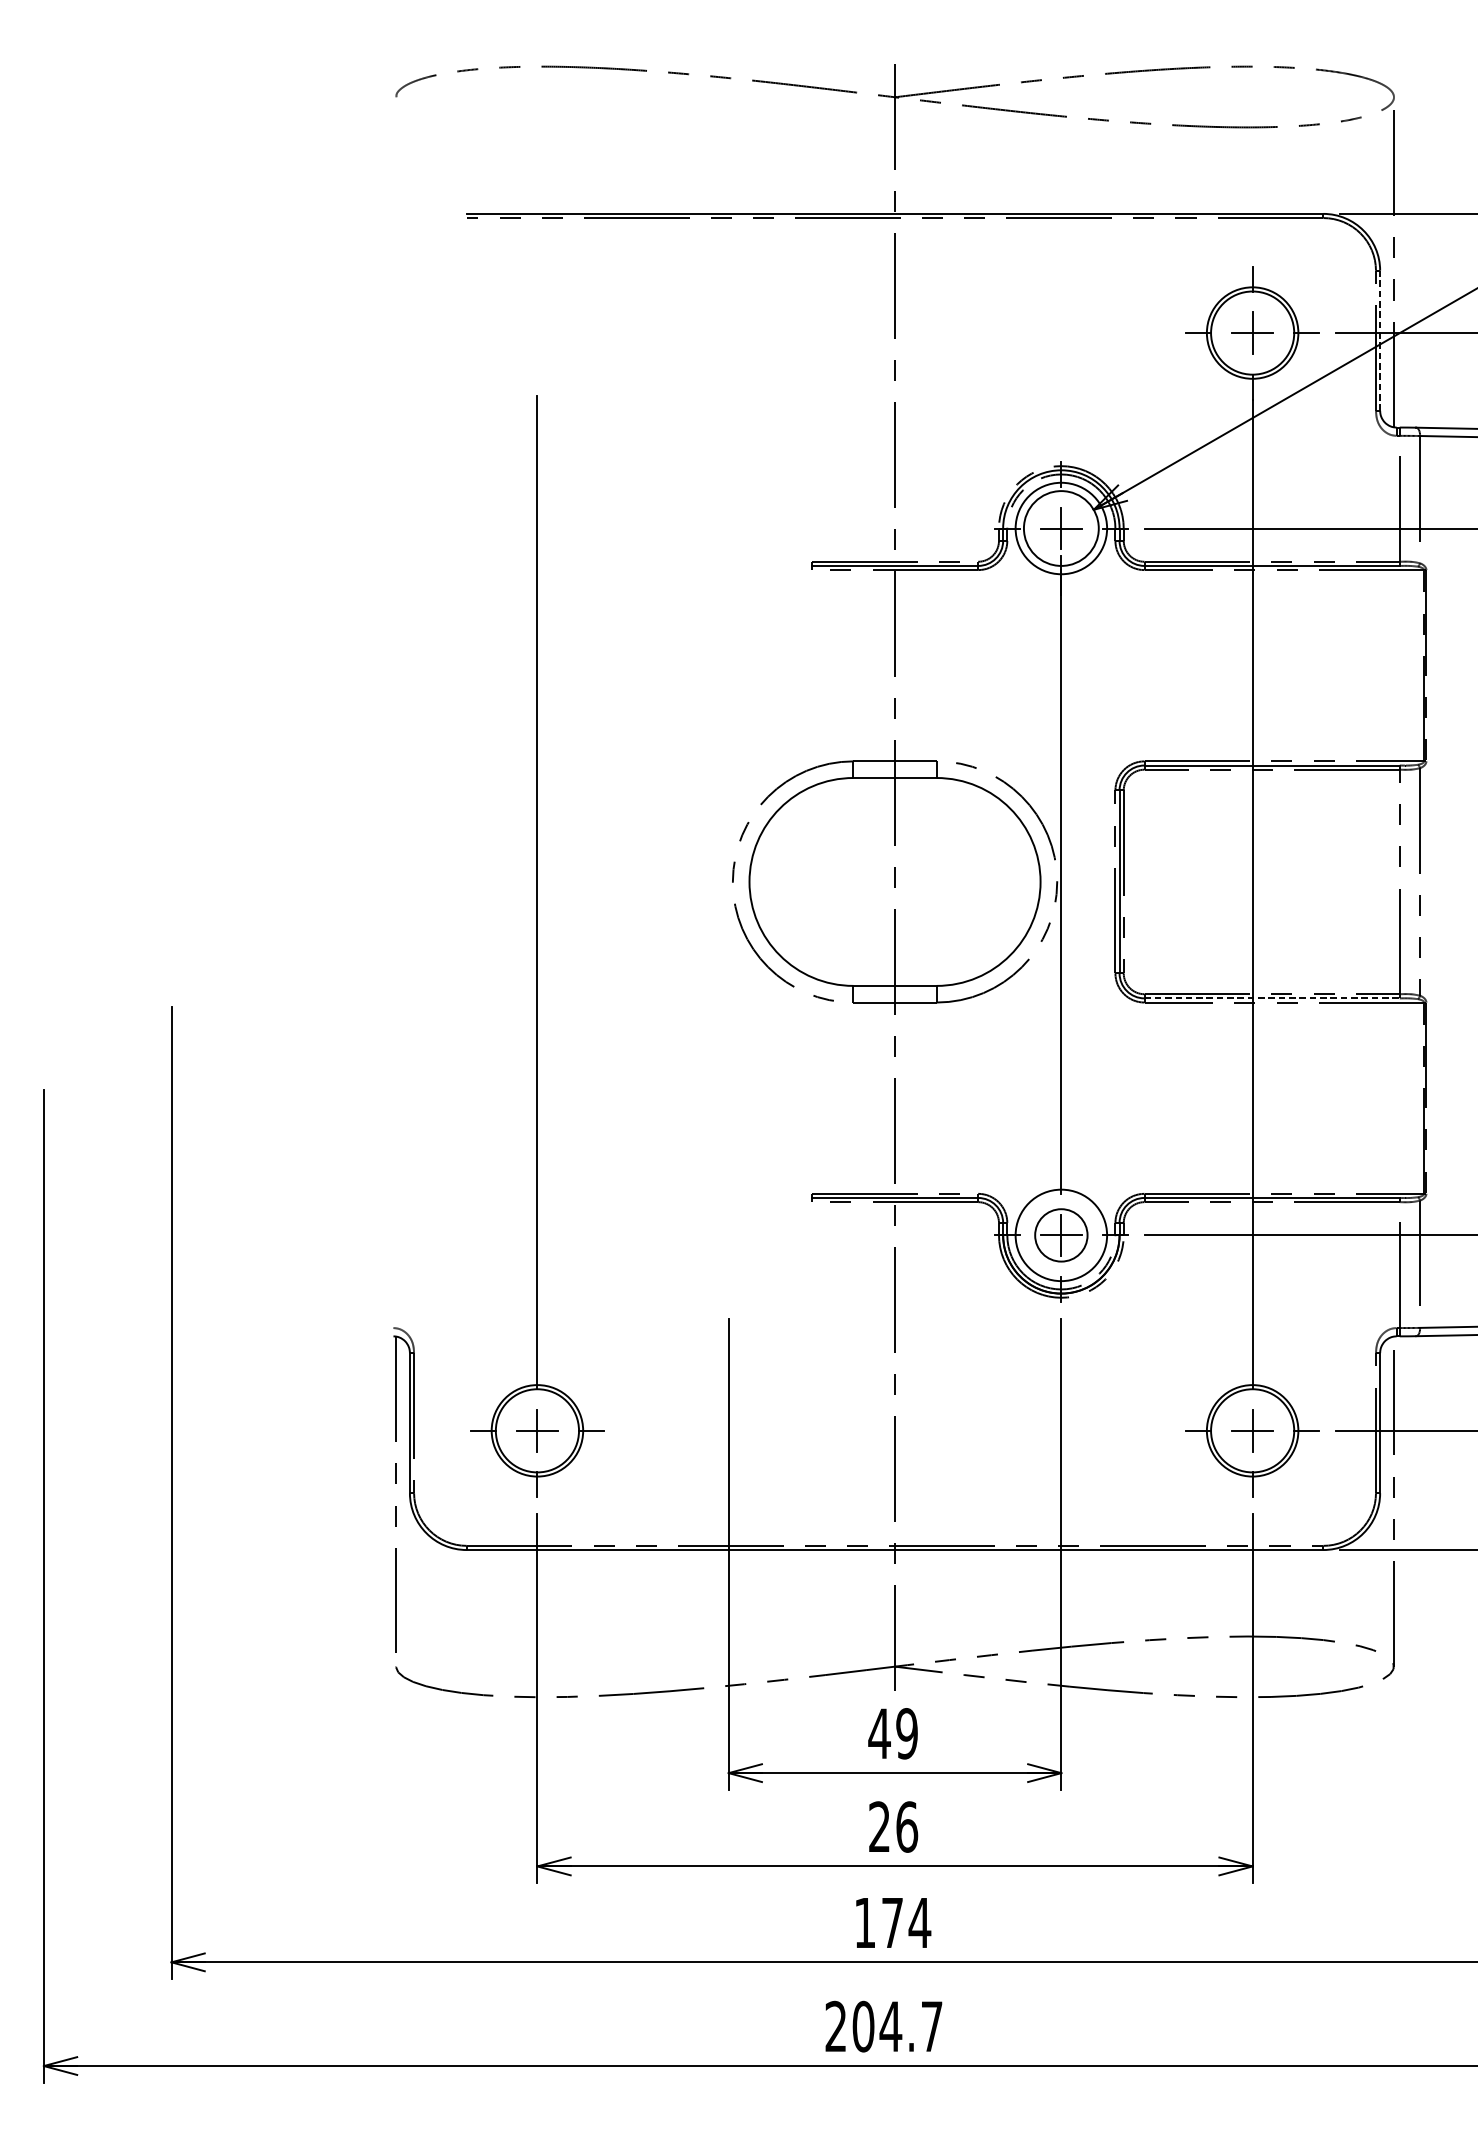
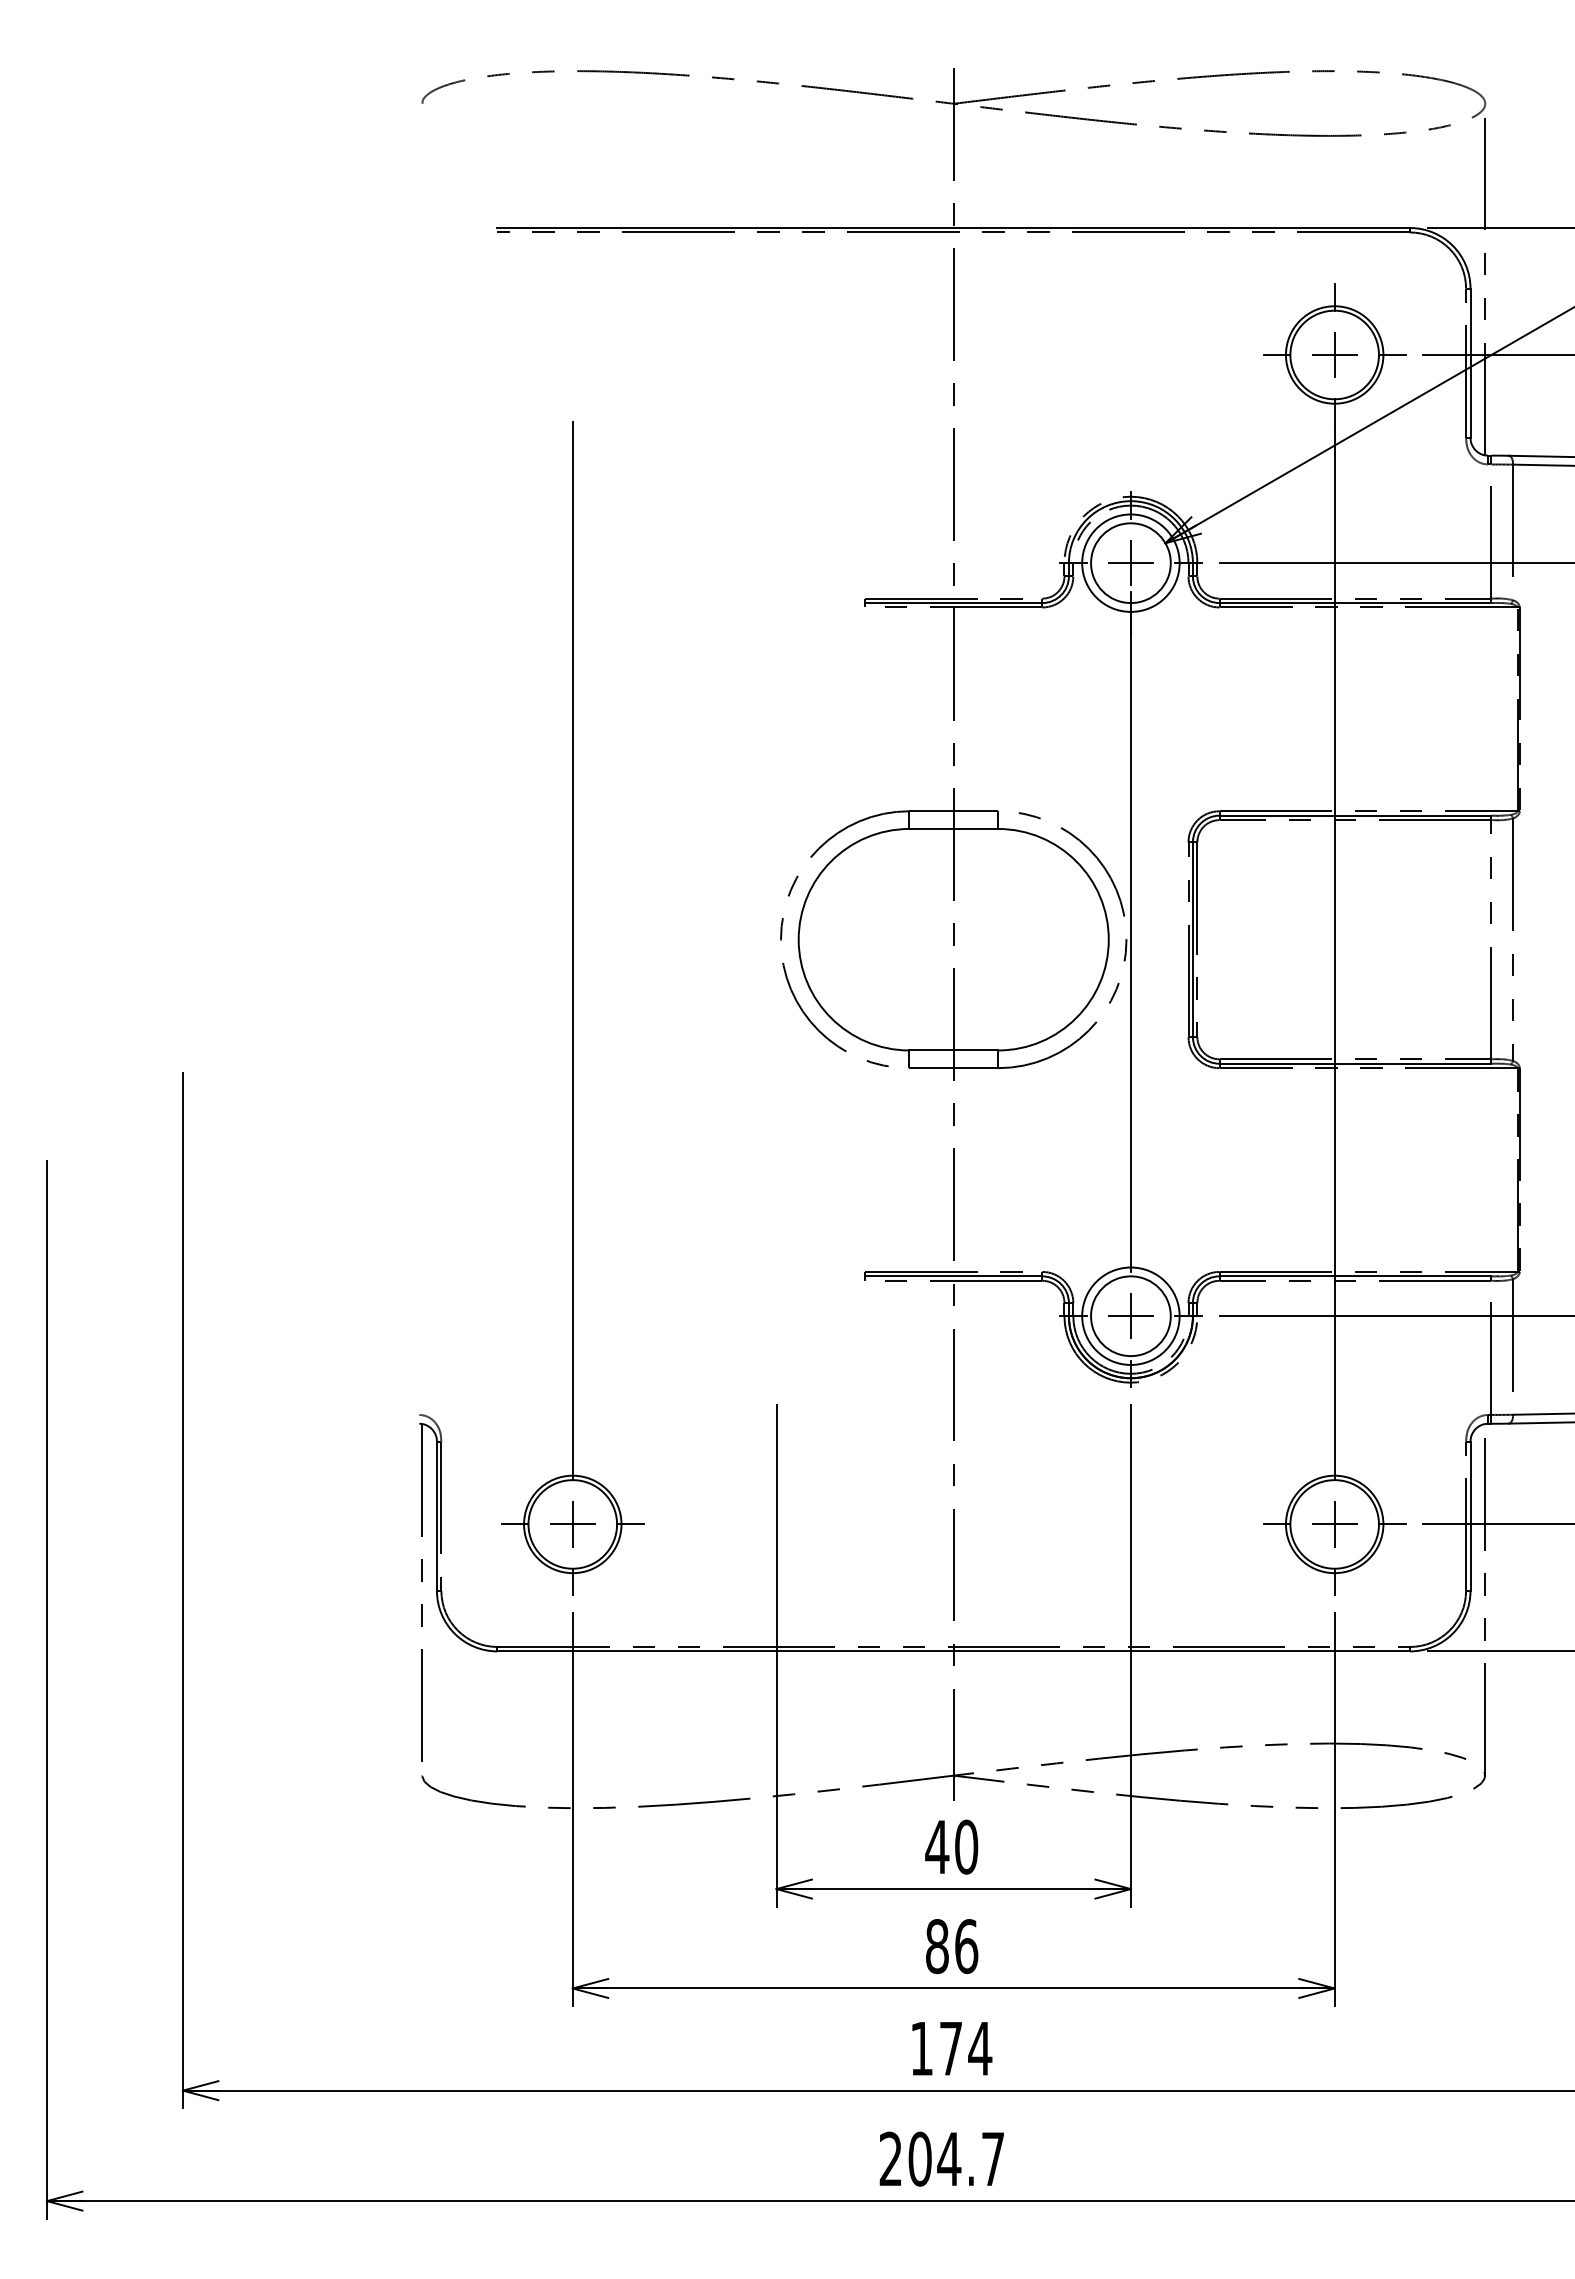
line: (1380, 341) -> (1470, 363), dashed -> solid
line: (1272, 998) -> (1355, 1063), dashed -> solid
circle: (1060, 1235) -> (1130, 1316), size x1.43
text: (907, 1733) -> (966, 1846), 49 -> 40
text: (879, 1827) -> (937, 1946), 26 -> 86

